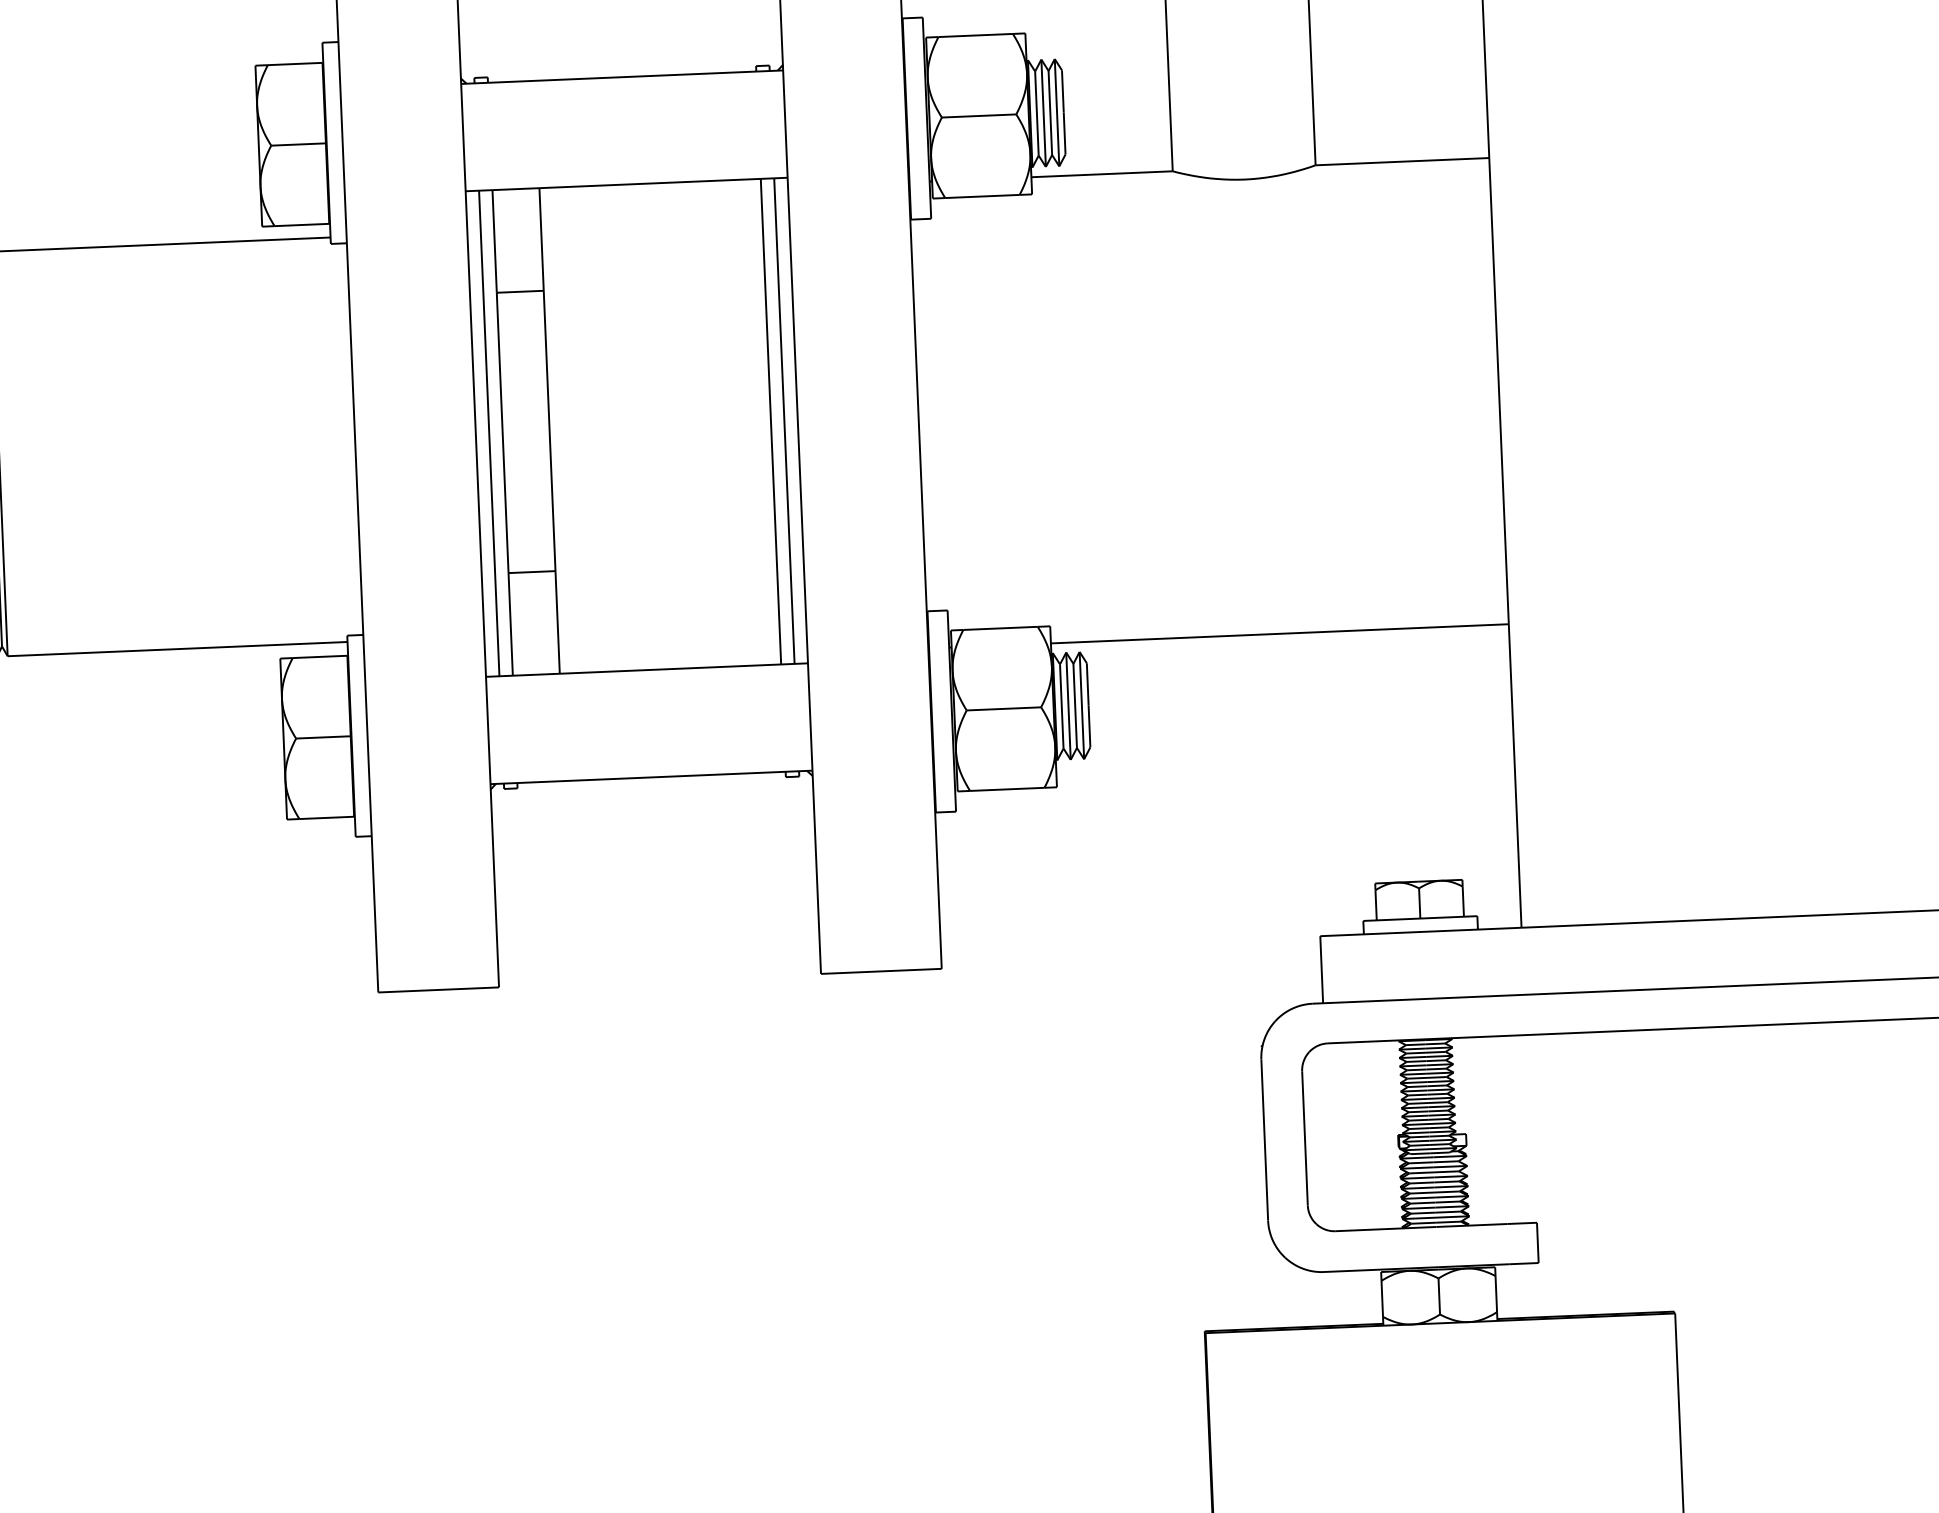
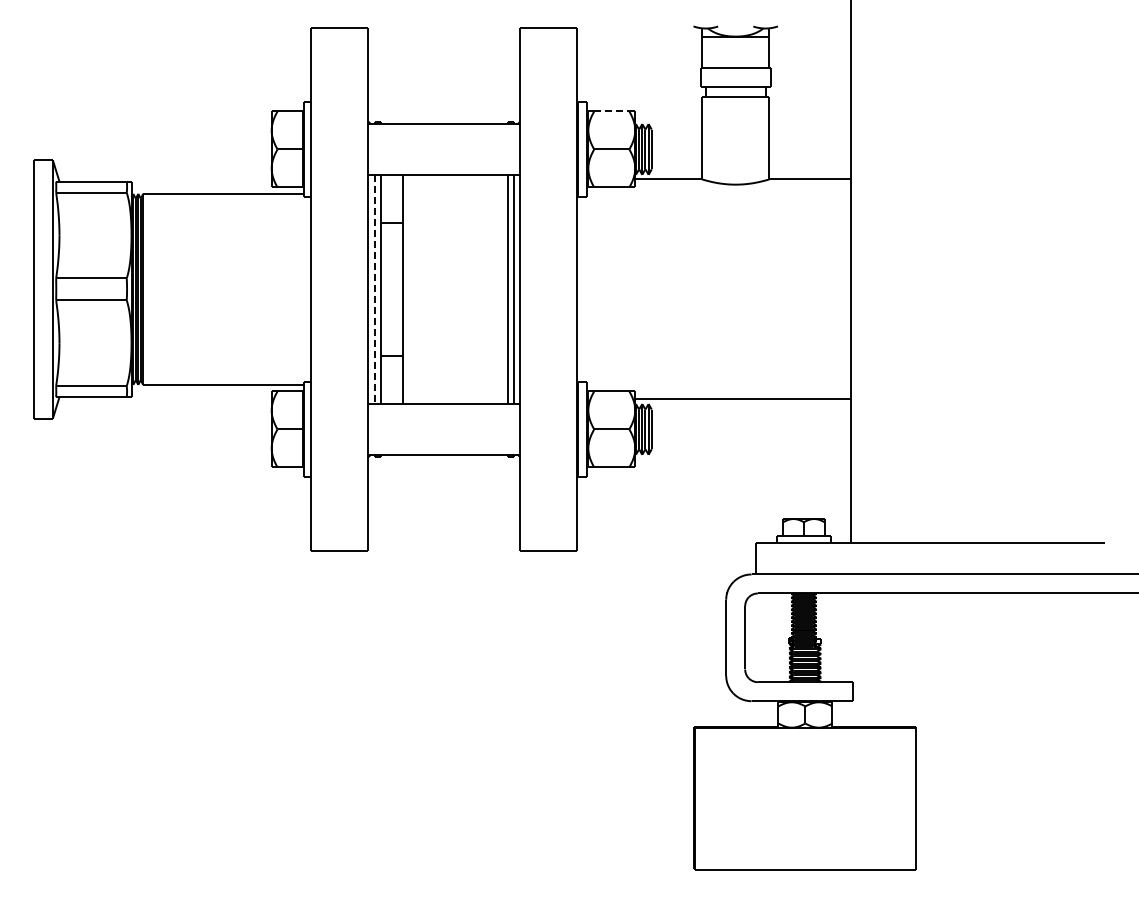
line: (975, 35) -> (611, 111), solid -> dashed
line: (488, 433) -> (374, 289), solid -> dashed

